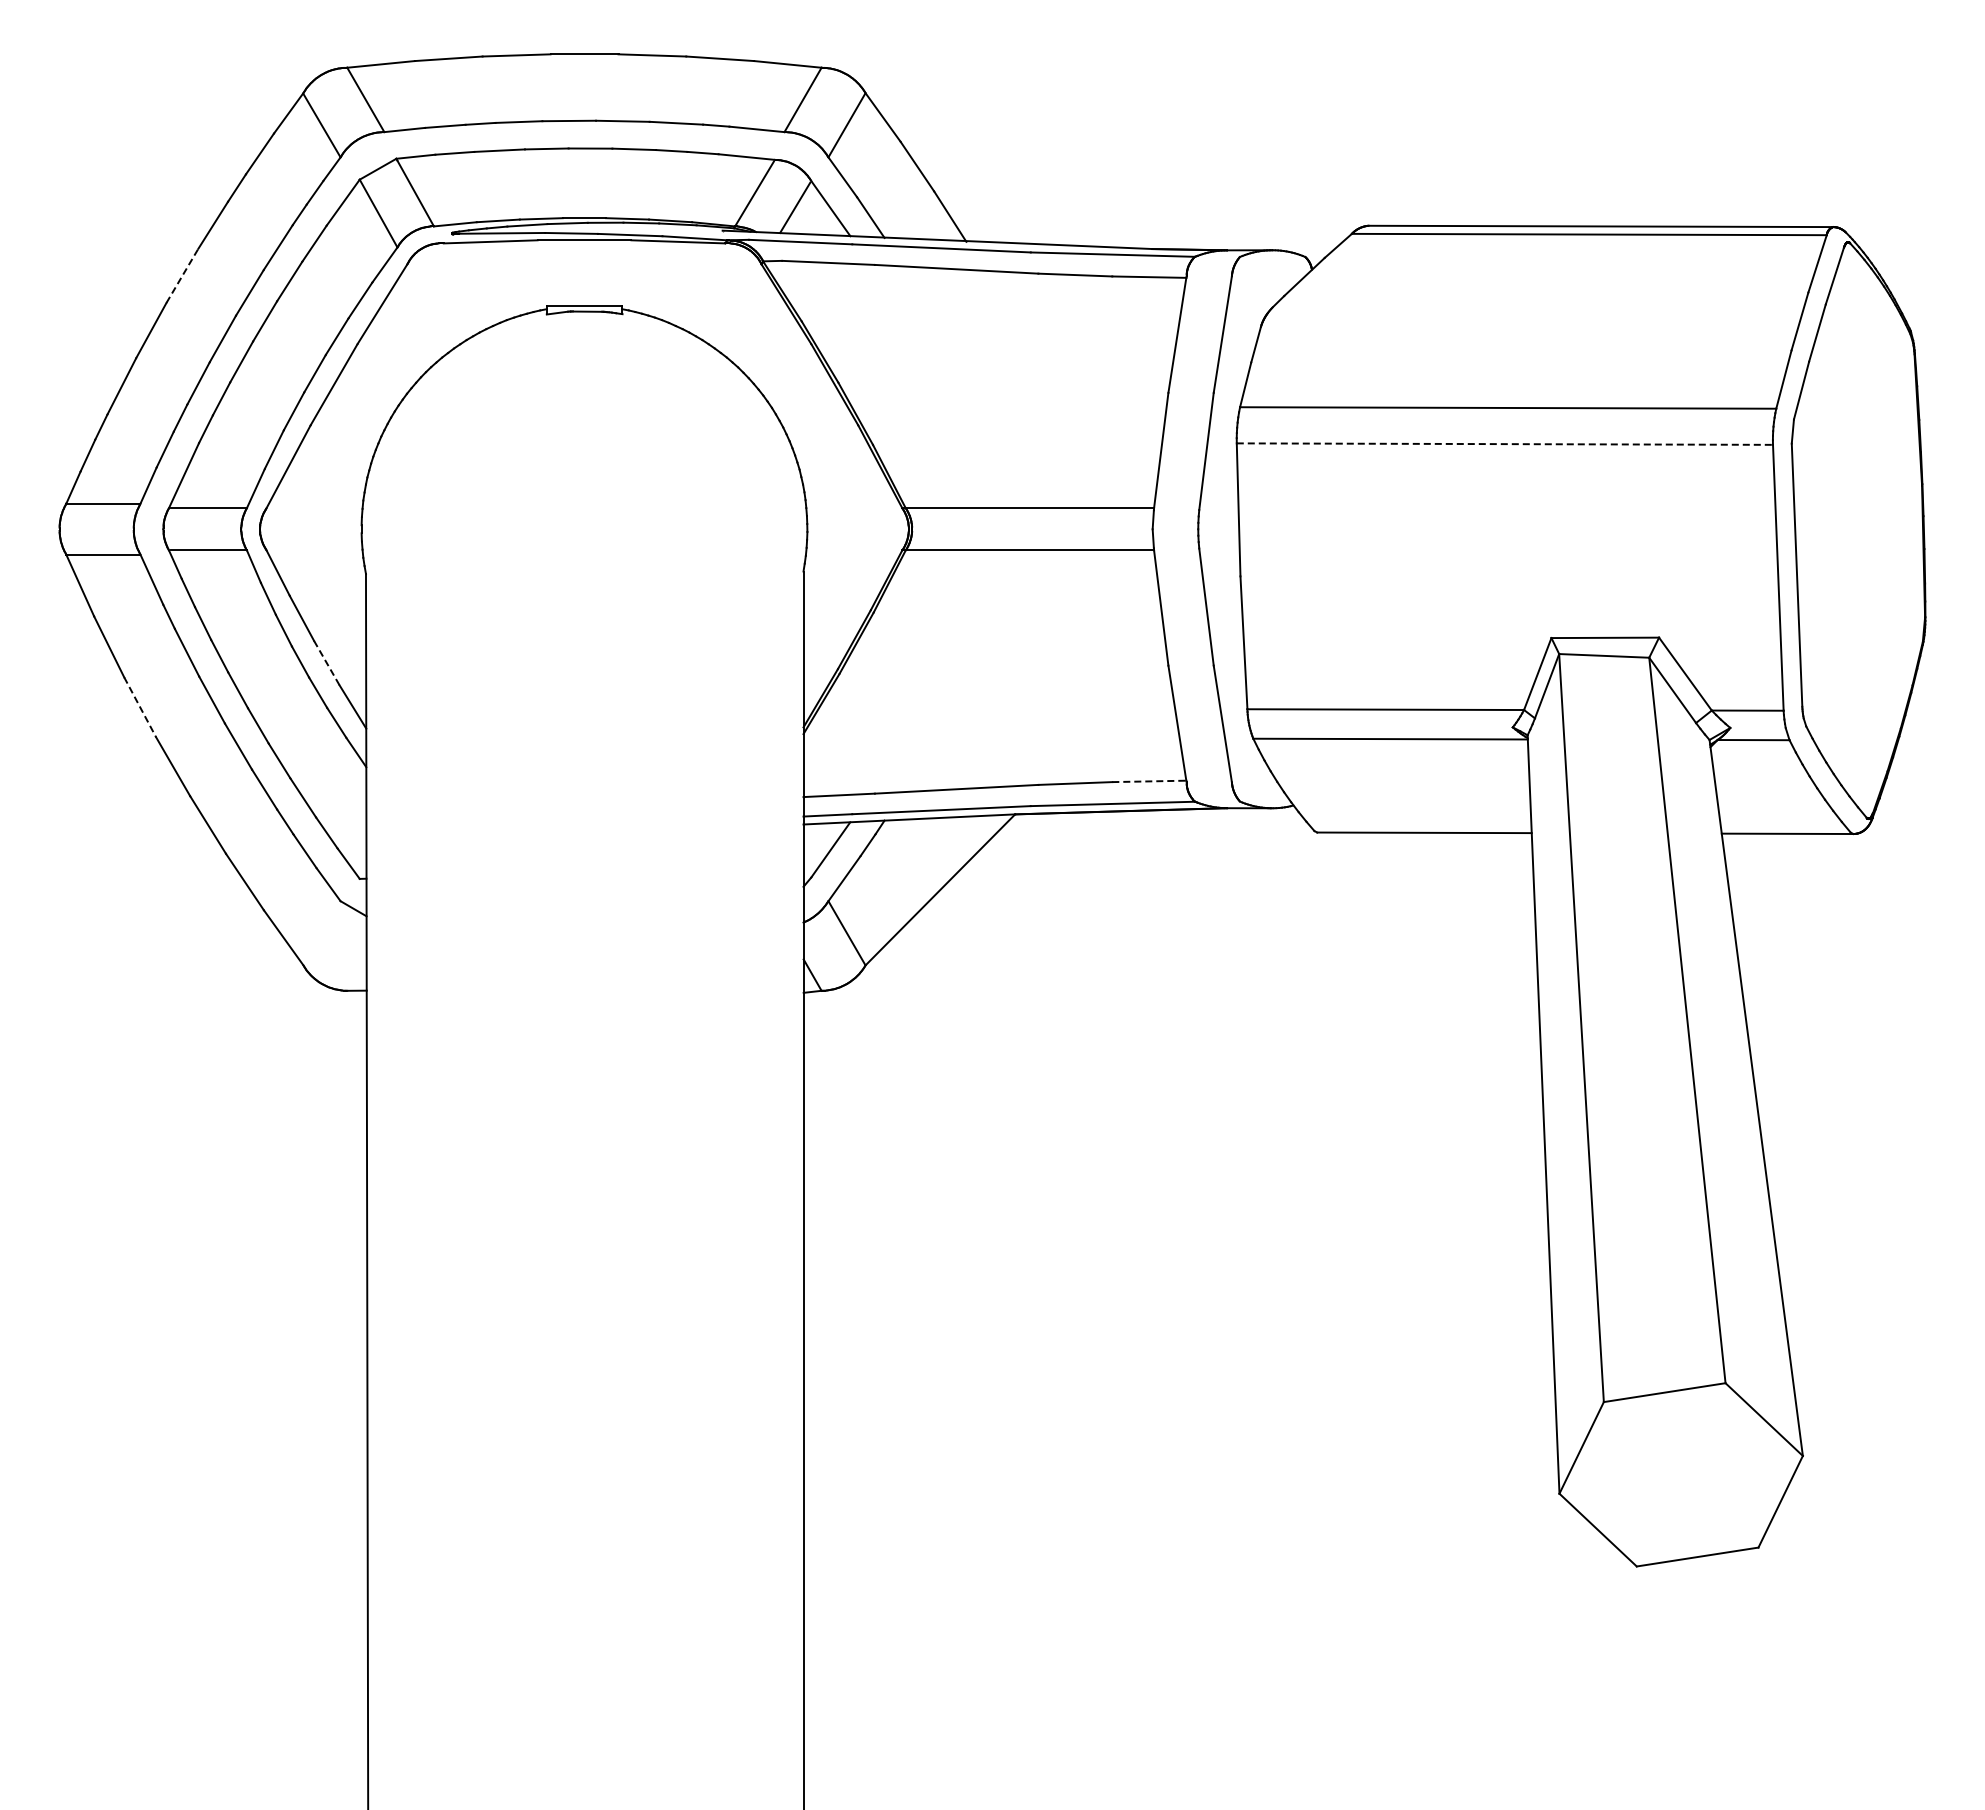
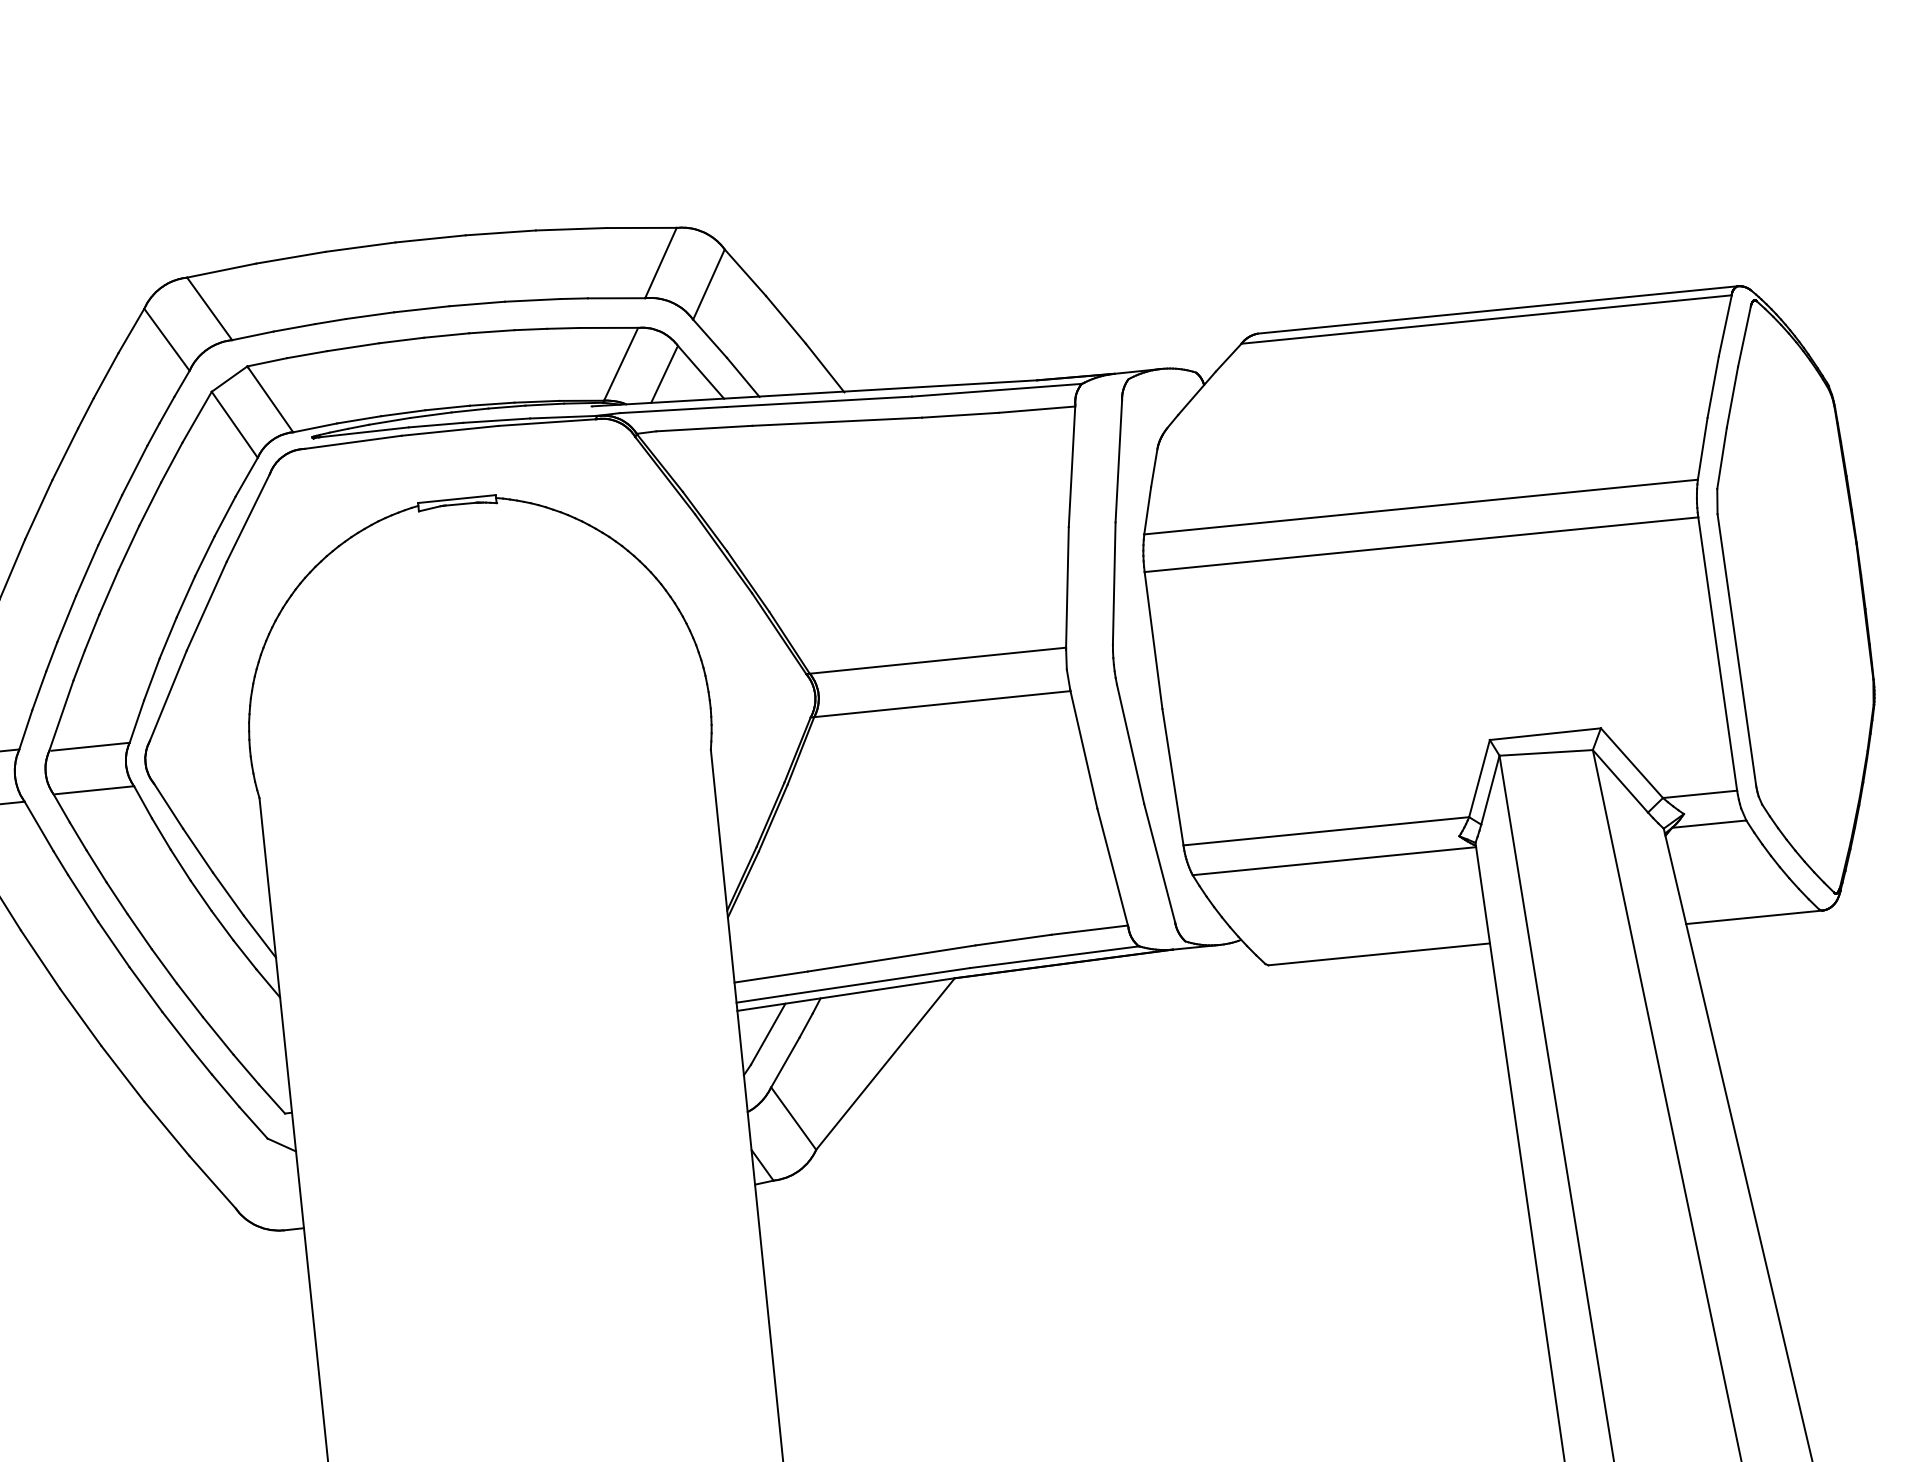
line: (182, 275) -> (38, 509), dashed -> solid
line: (1505, 444) -> (1422, 545), dashed -> solid
line: (326, 663) -> (228, 894), dashed -> solid
line: (140, 707) -> (40, 959), dashed -> solid
line: (1149, 781) -> (1090, 930), dashed -> solid

